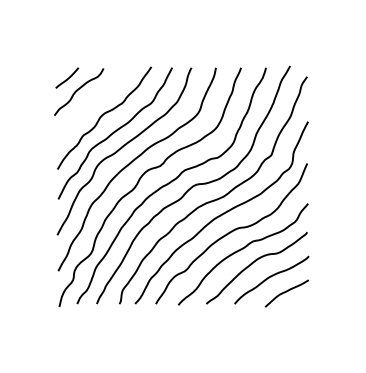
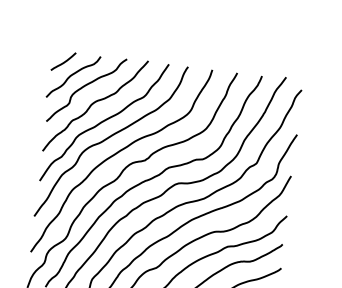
curve: (91, 100) -> (84, 86), added

